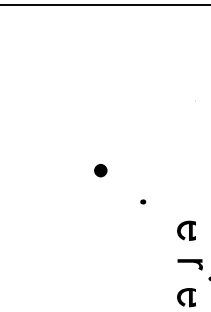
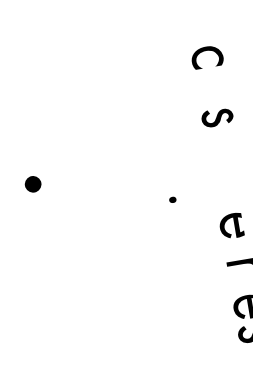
fill: (190, 92) -> (207, 56), added
fill: (190, 142) -> (218, 117), added
part: (100, 170) -> (32, 184), moved

